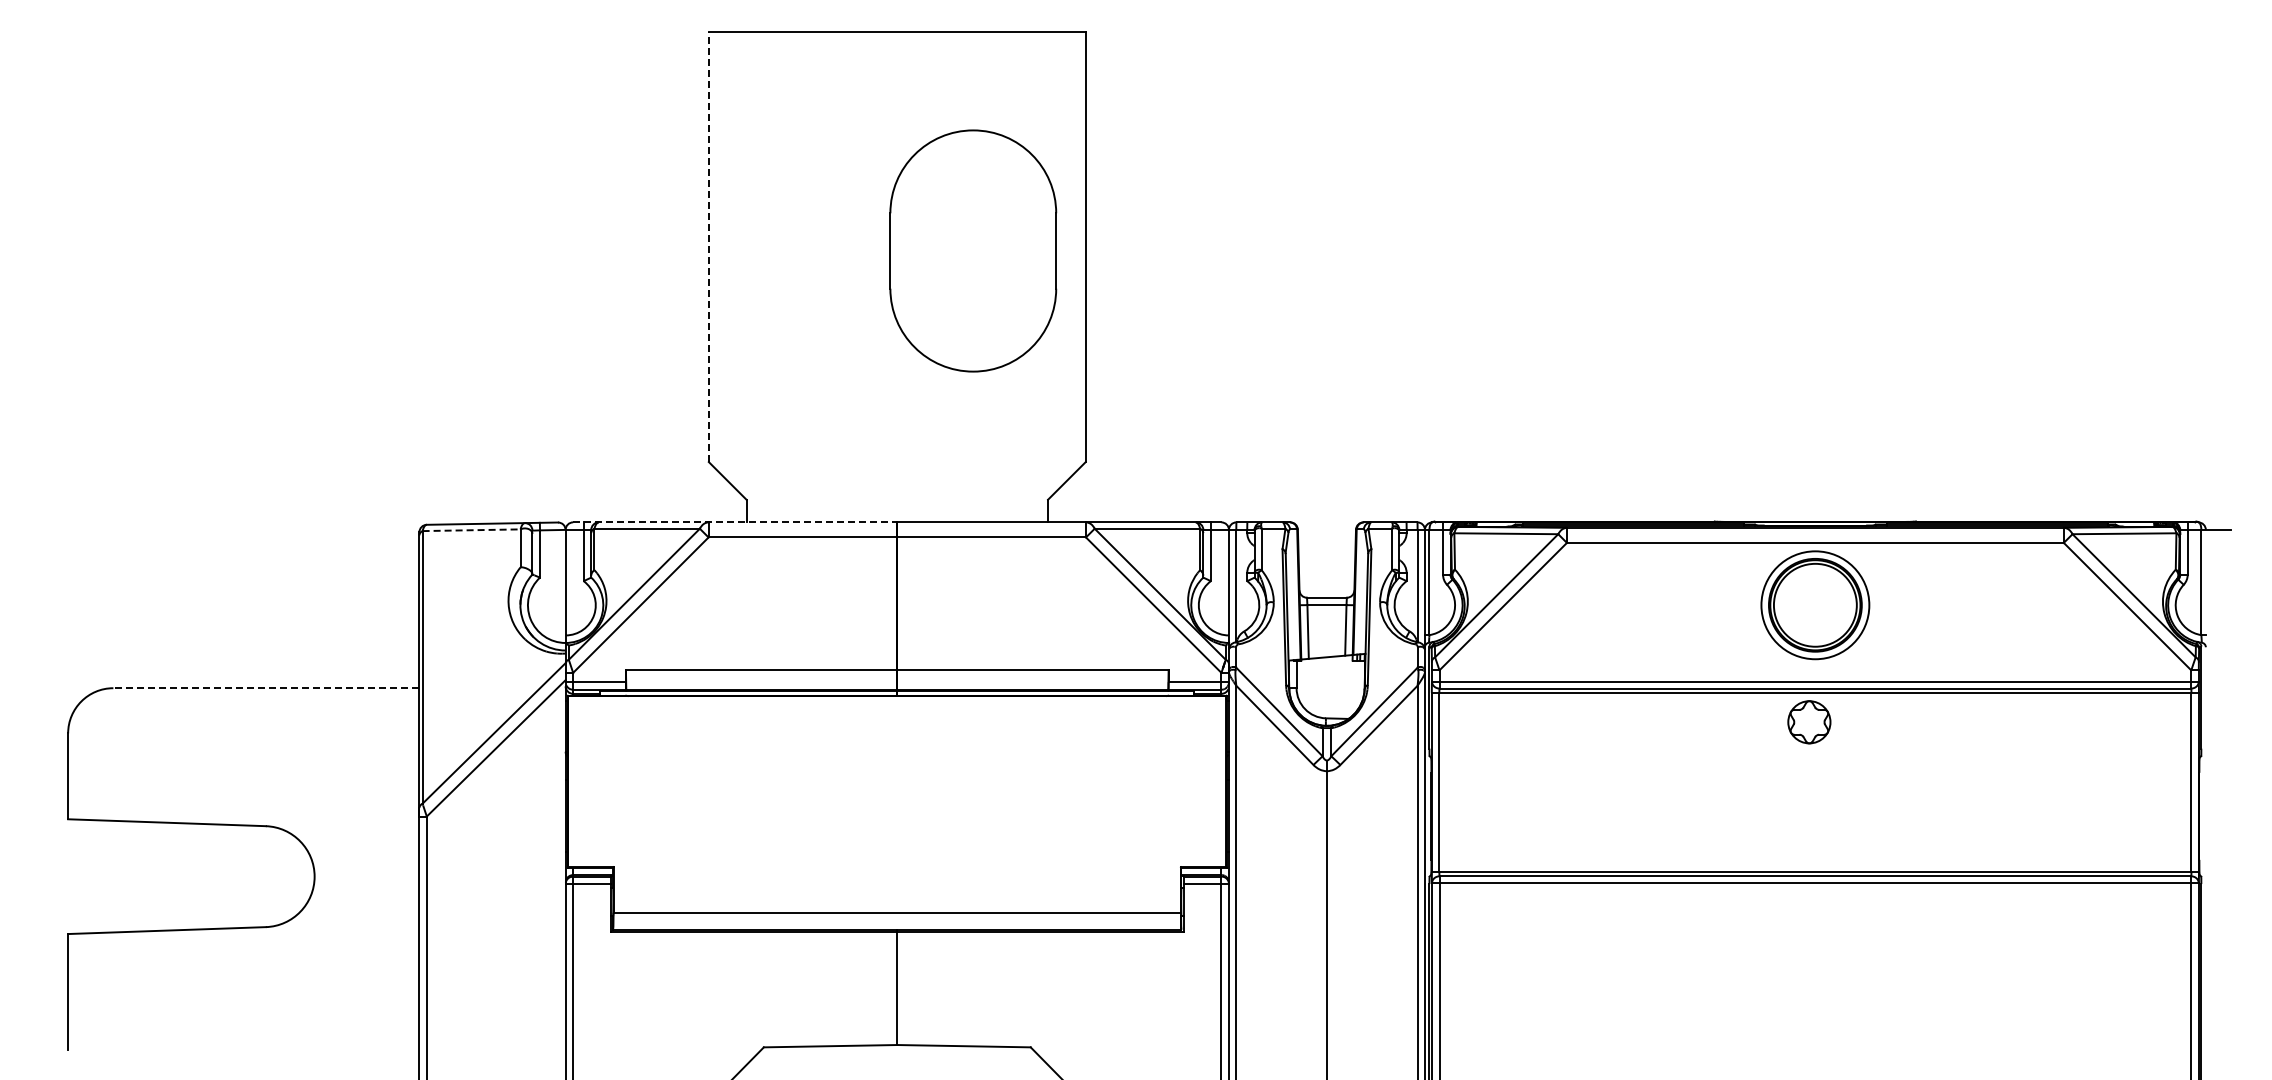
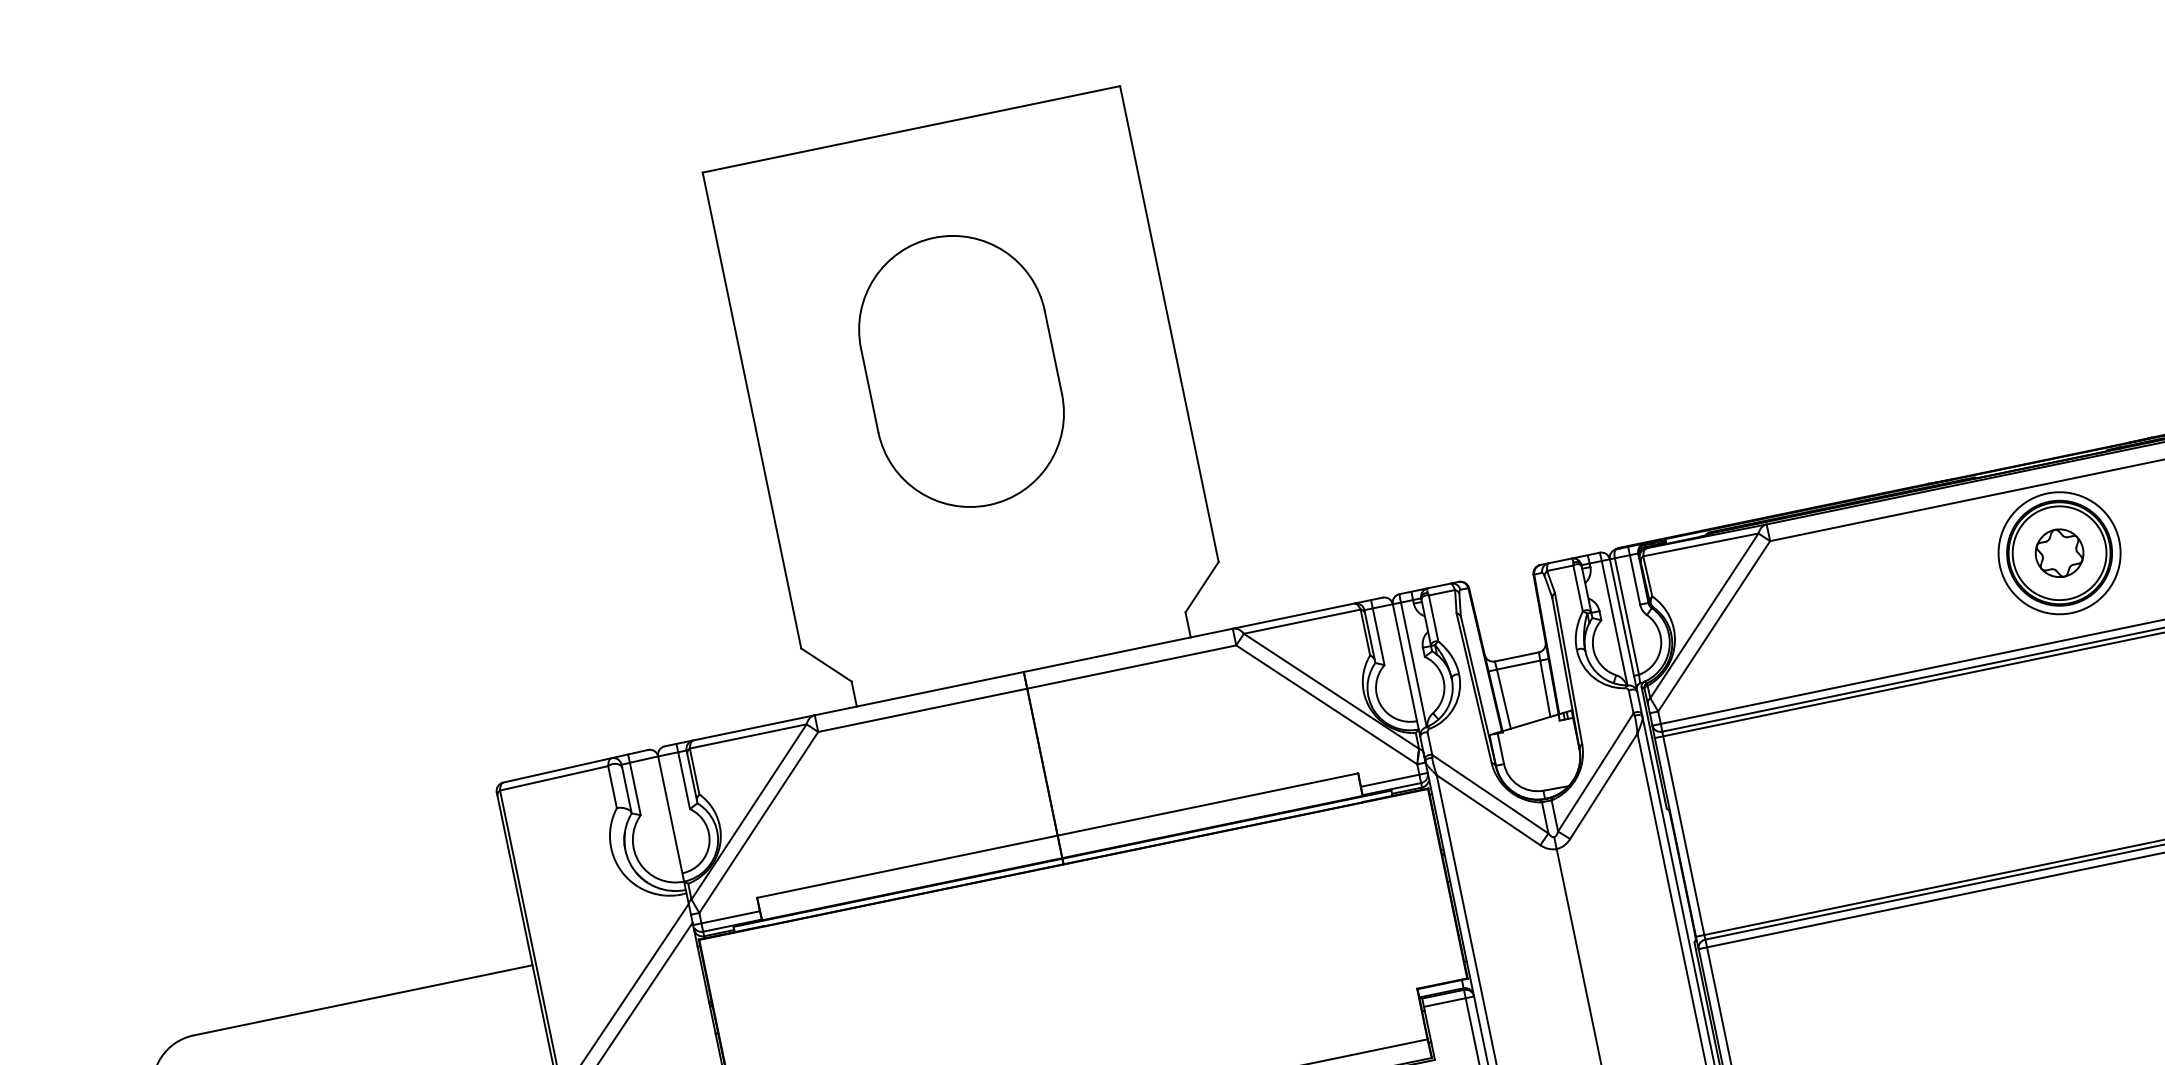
line: (708, 247) -> (751, 410), dashed -> solid
part: (973, 250) -> (961, 370), moved
line: (735, 522) -> (844, 709), dashed -> solid
line: (472, 530) -> (555, 778), dashed -> solid
line: (265, 688) -> (362, 1000), dashed -> solid
part: (1809, 722) -> (2059, 553), moved

